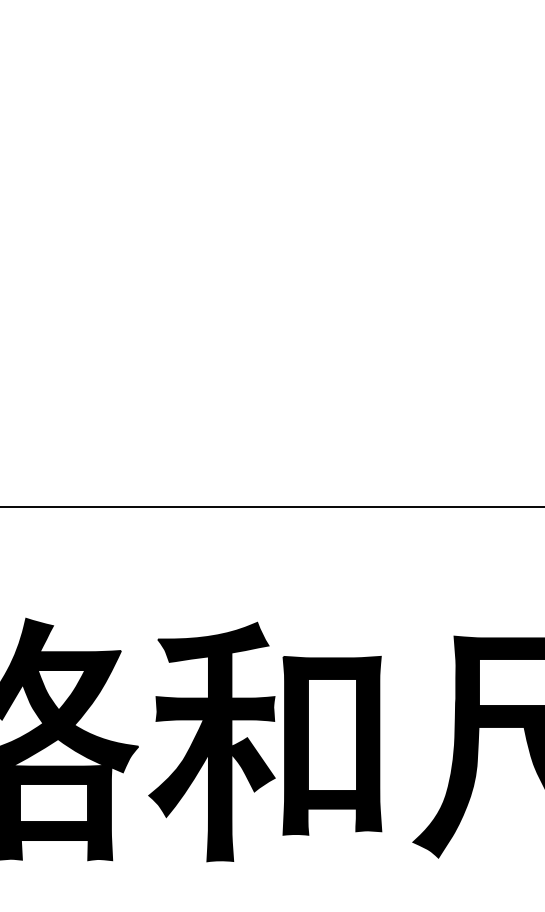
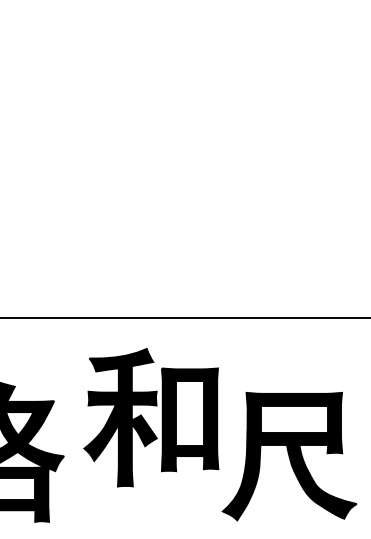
part: (256, 748) -> (146, 421), moved

